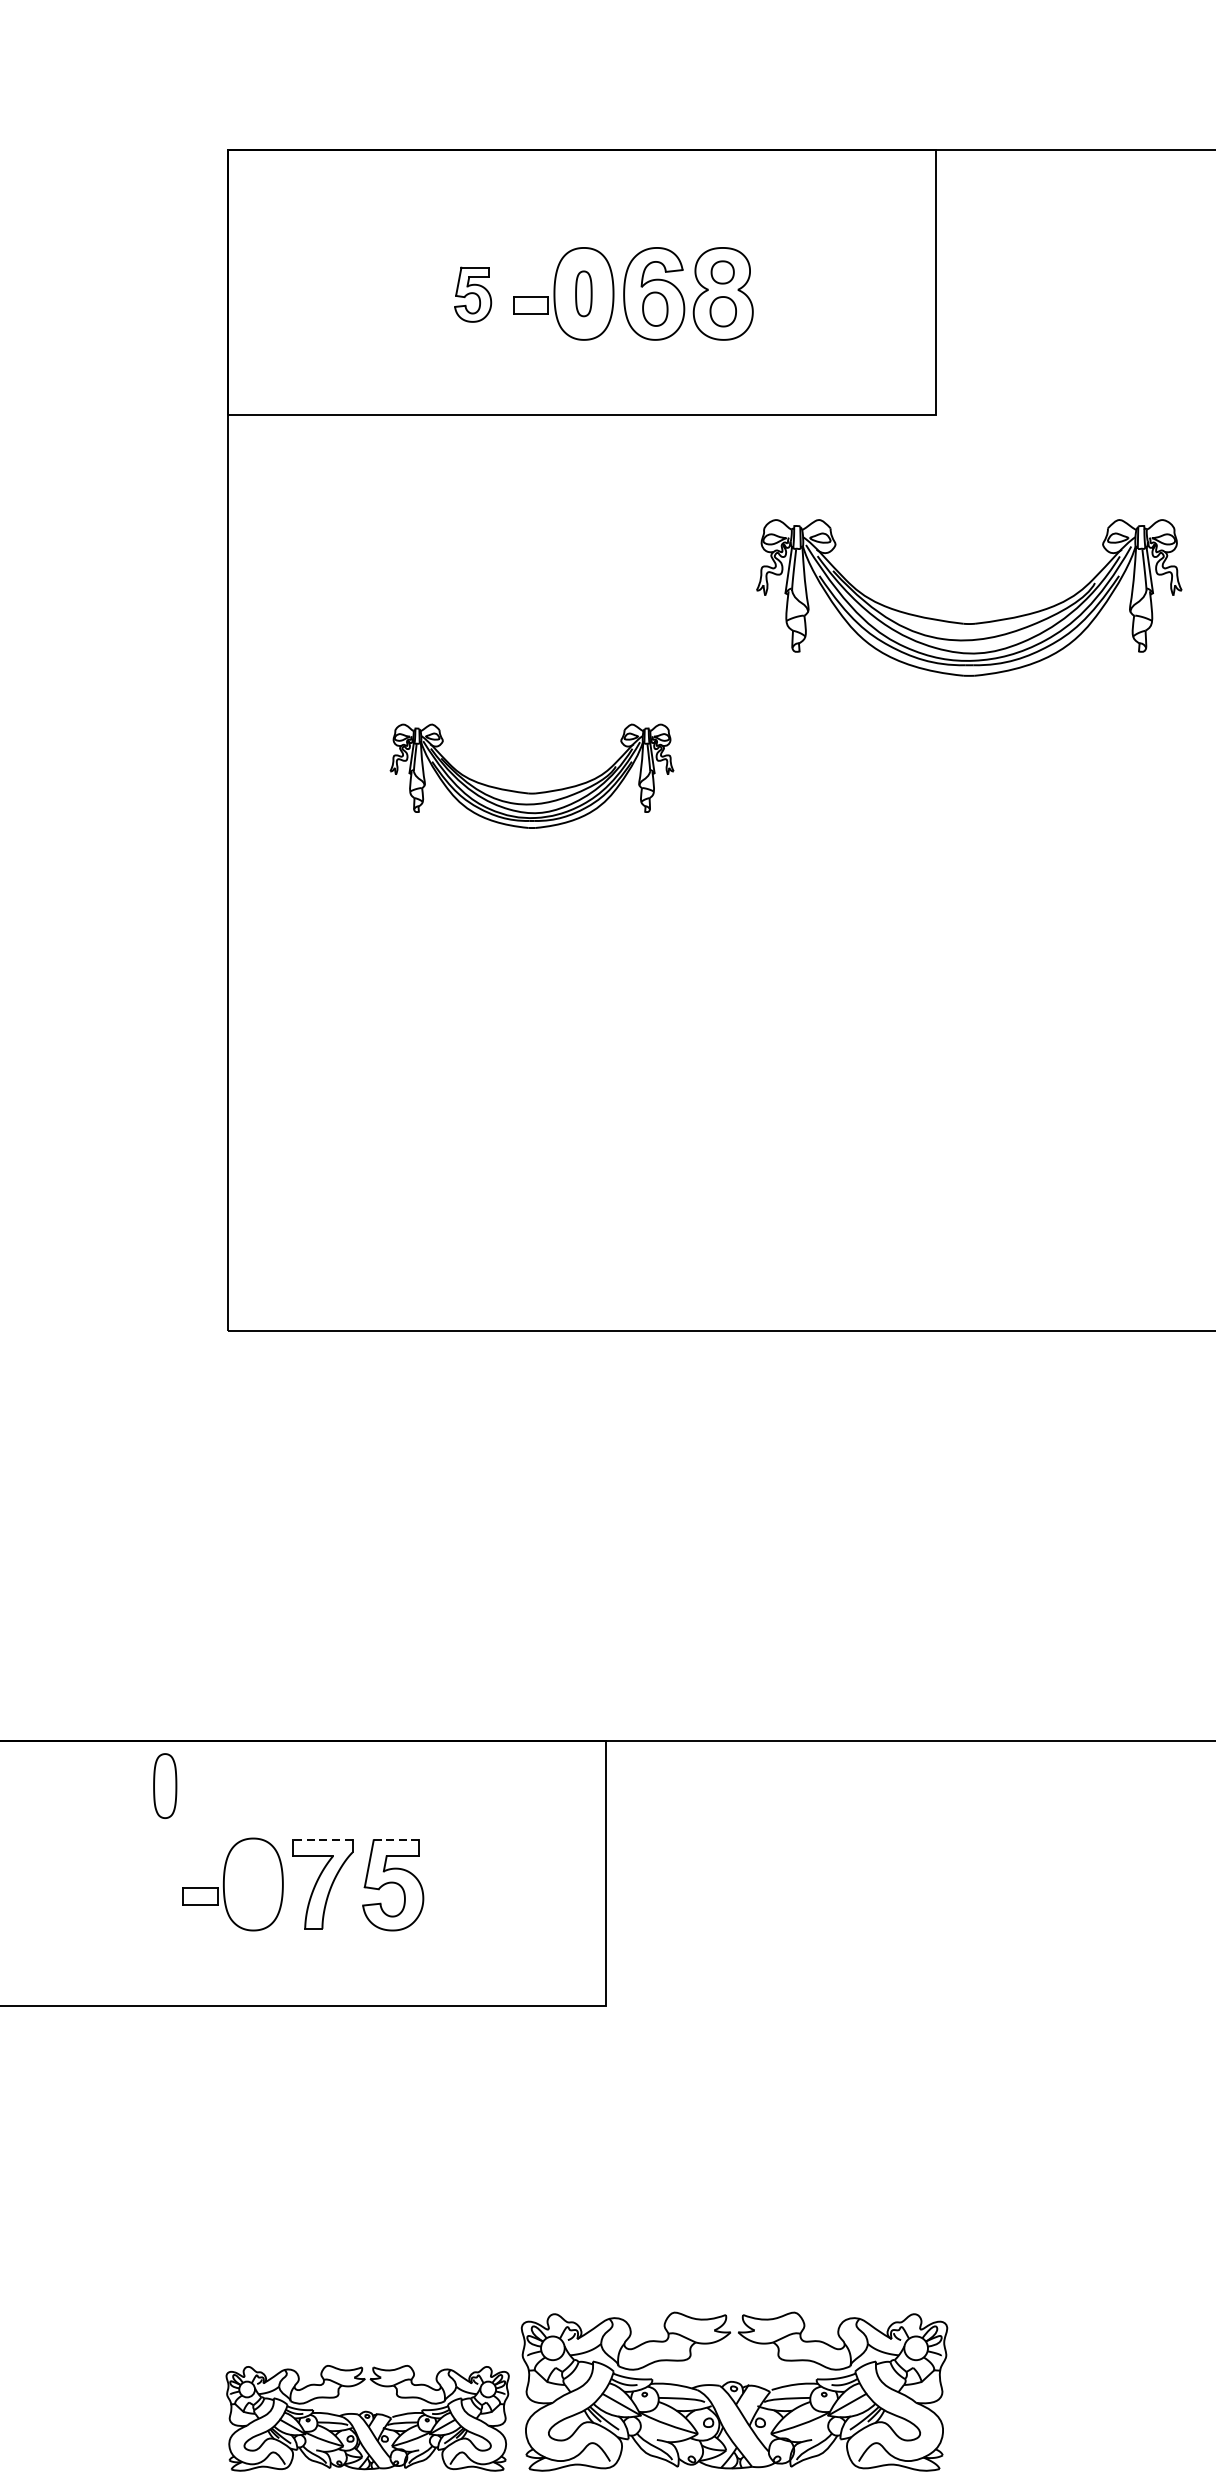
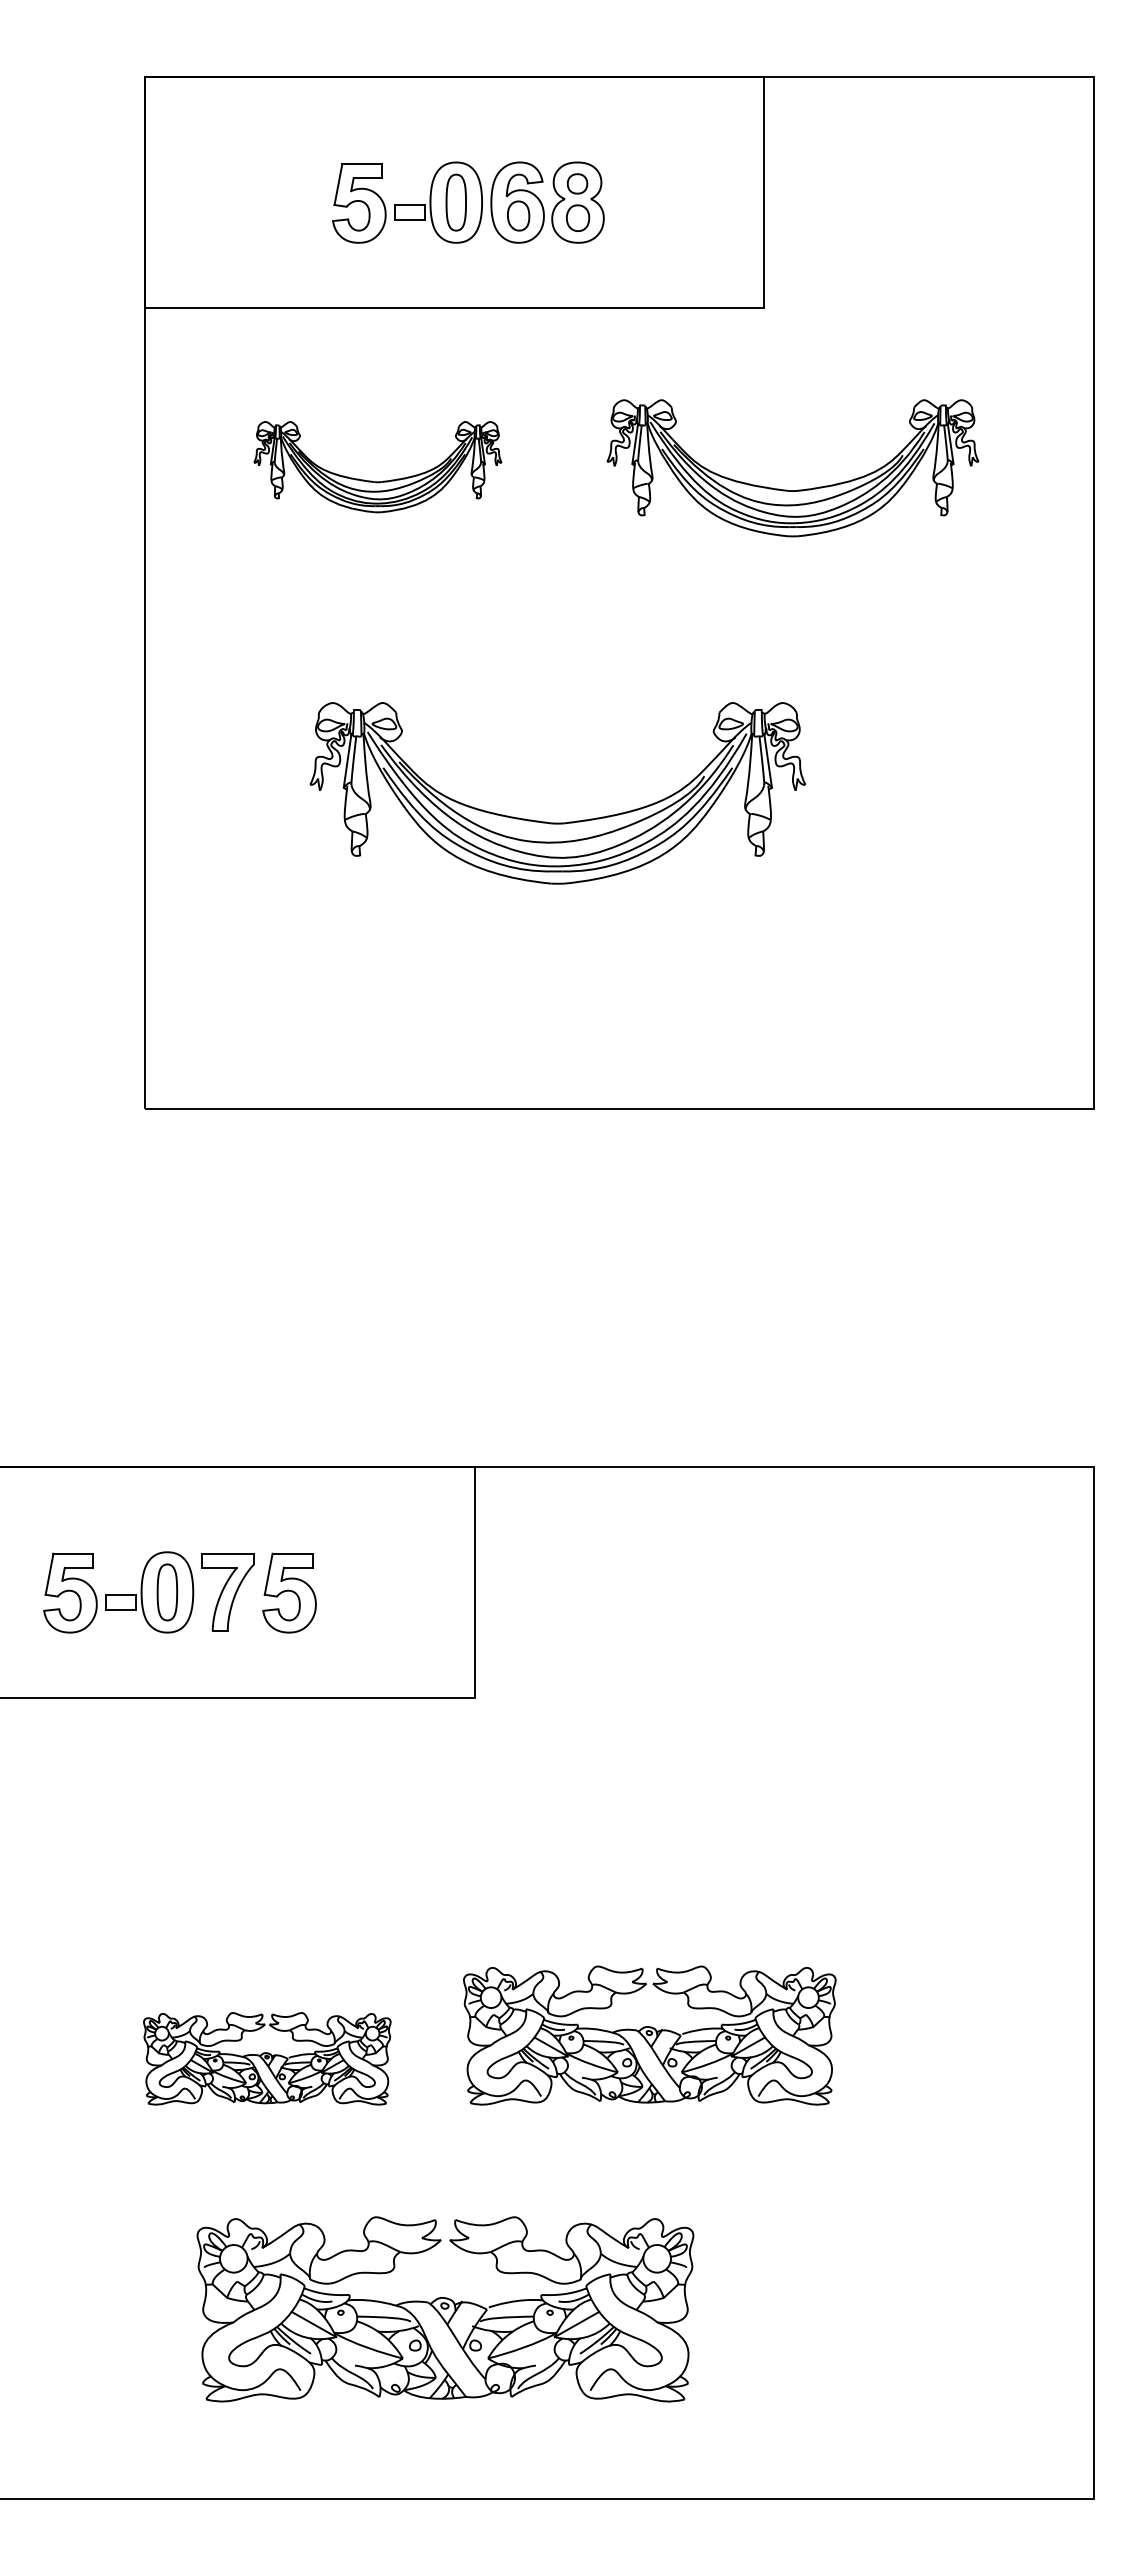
part: (583, 293) -> (455, 202), size x1.43
part: (473, 294) -> (359, 203), size x1.67
part: (531, 792) -> (377, 481), moved
part: (699, 1003) -> (557, 822), added
part: (165, 1786) -> (167, 1592), moved
line: (323, 1839) -> (228, 1553), dashed -> solid
line: (396, 1839) -> (292, 1553), dashed -> solid
part: (142, 1884) -> (70, 1592), added
part: (734, 2391) -> (649, 2035), moved

